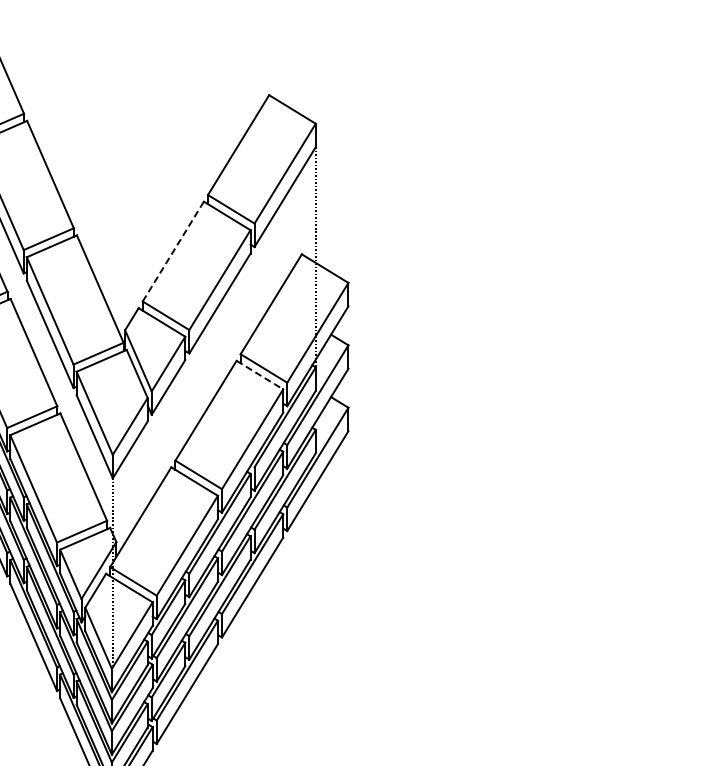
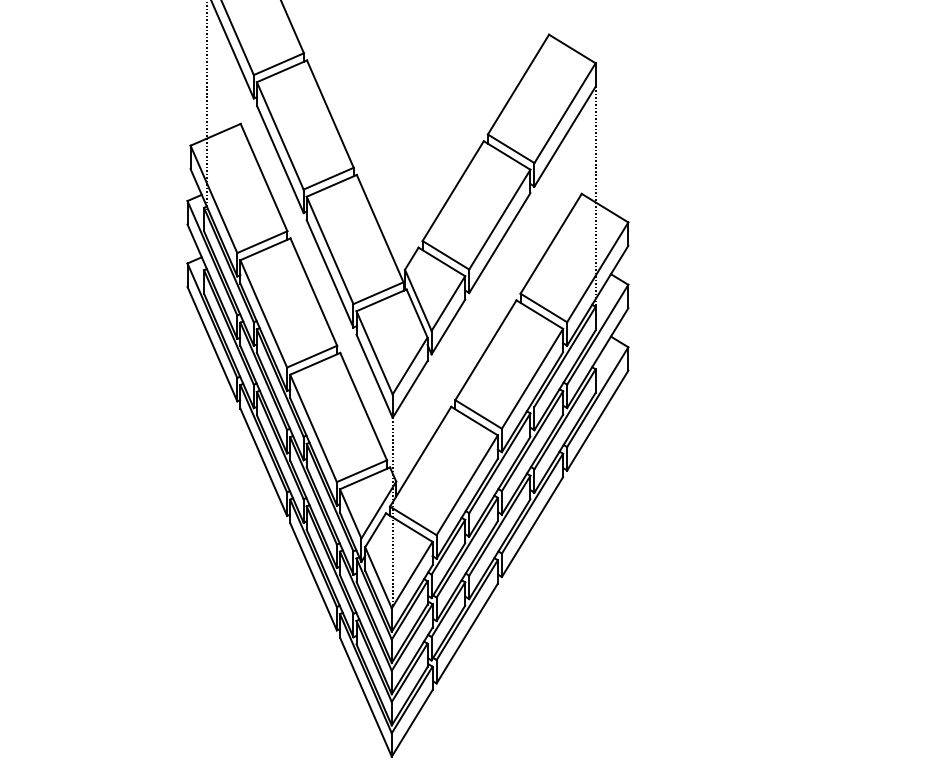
line: (173, 251) -> (453, 191), dashed -> solid
line: (260, 374) -> (540, 314), dashed -> solid

